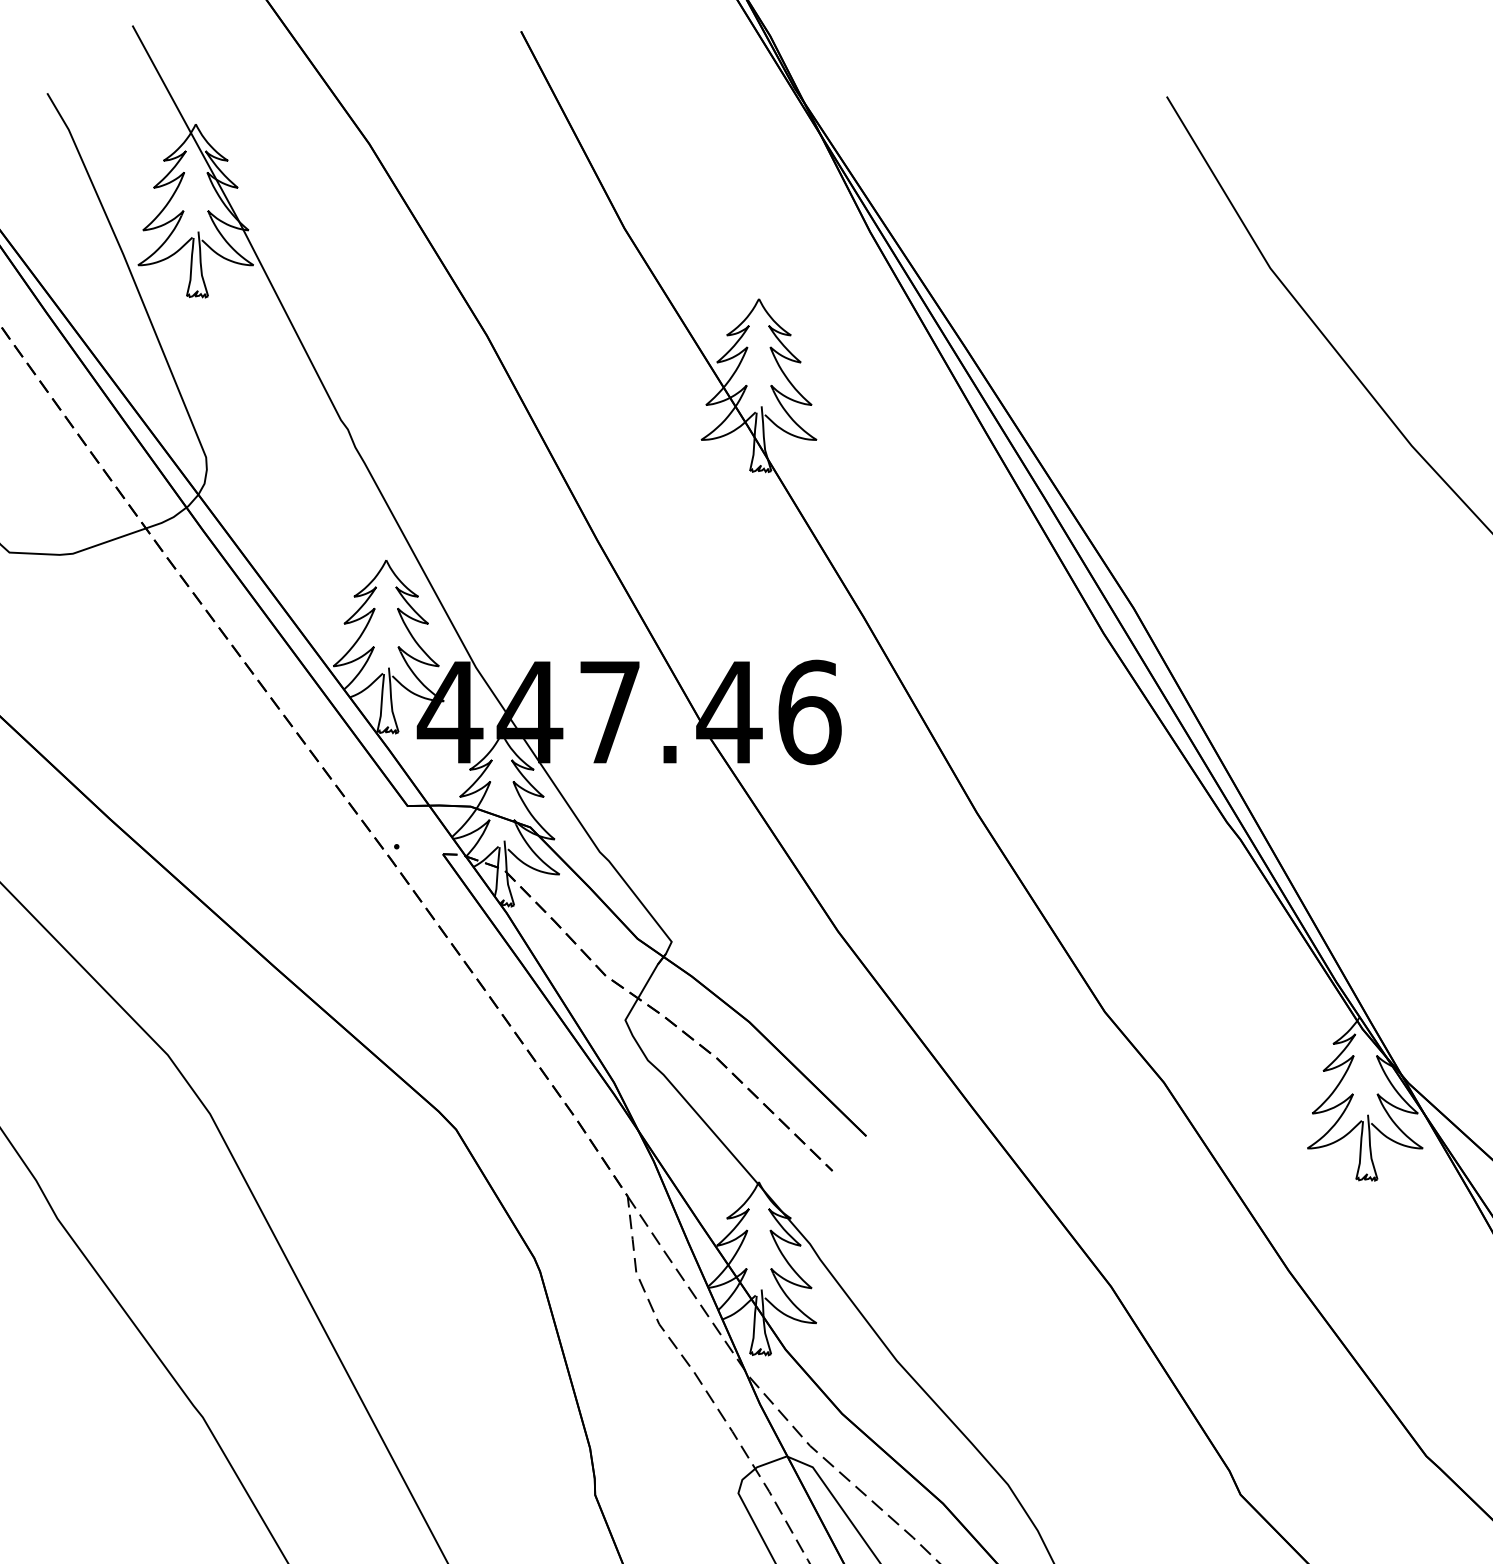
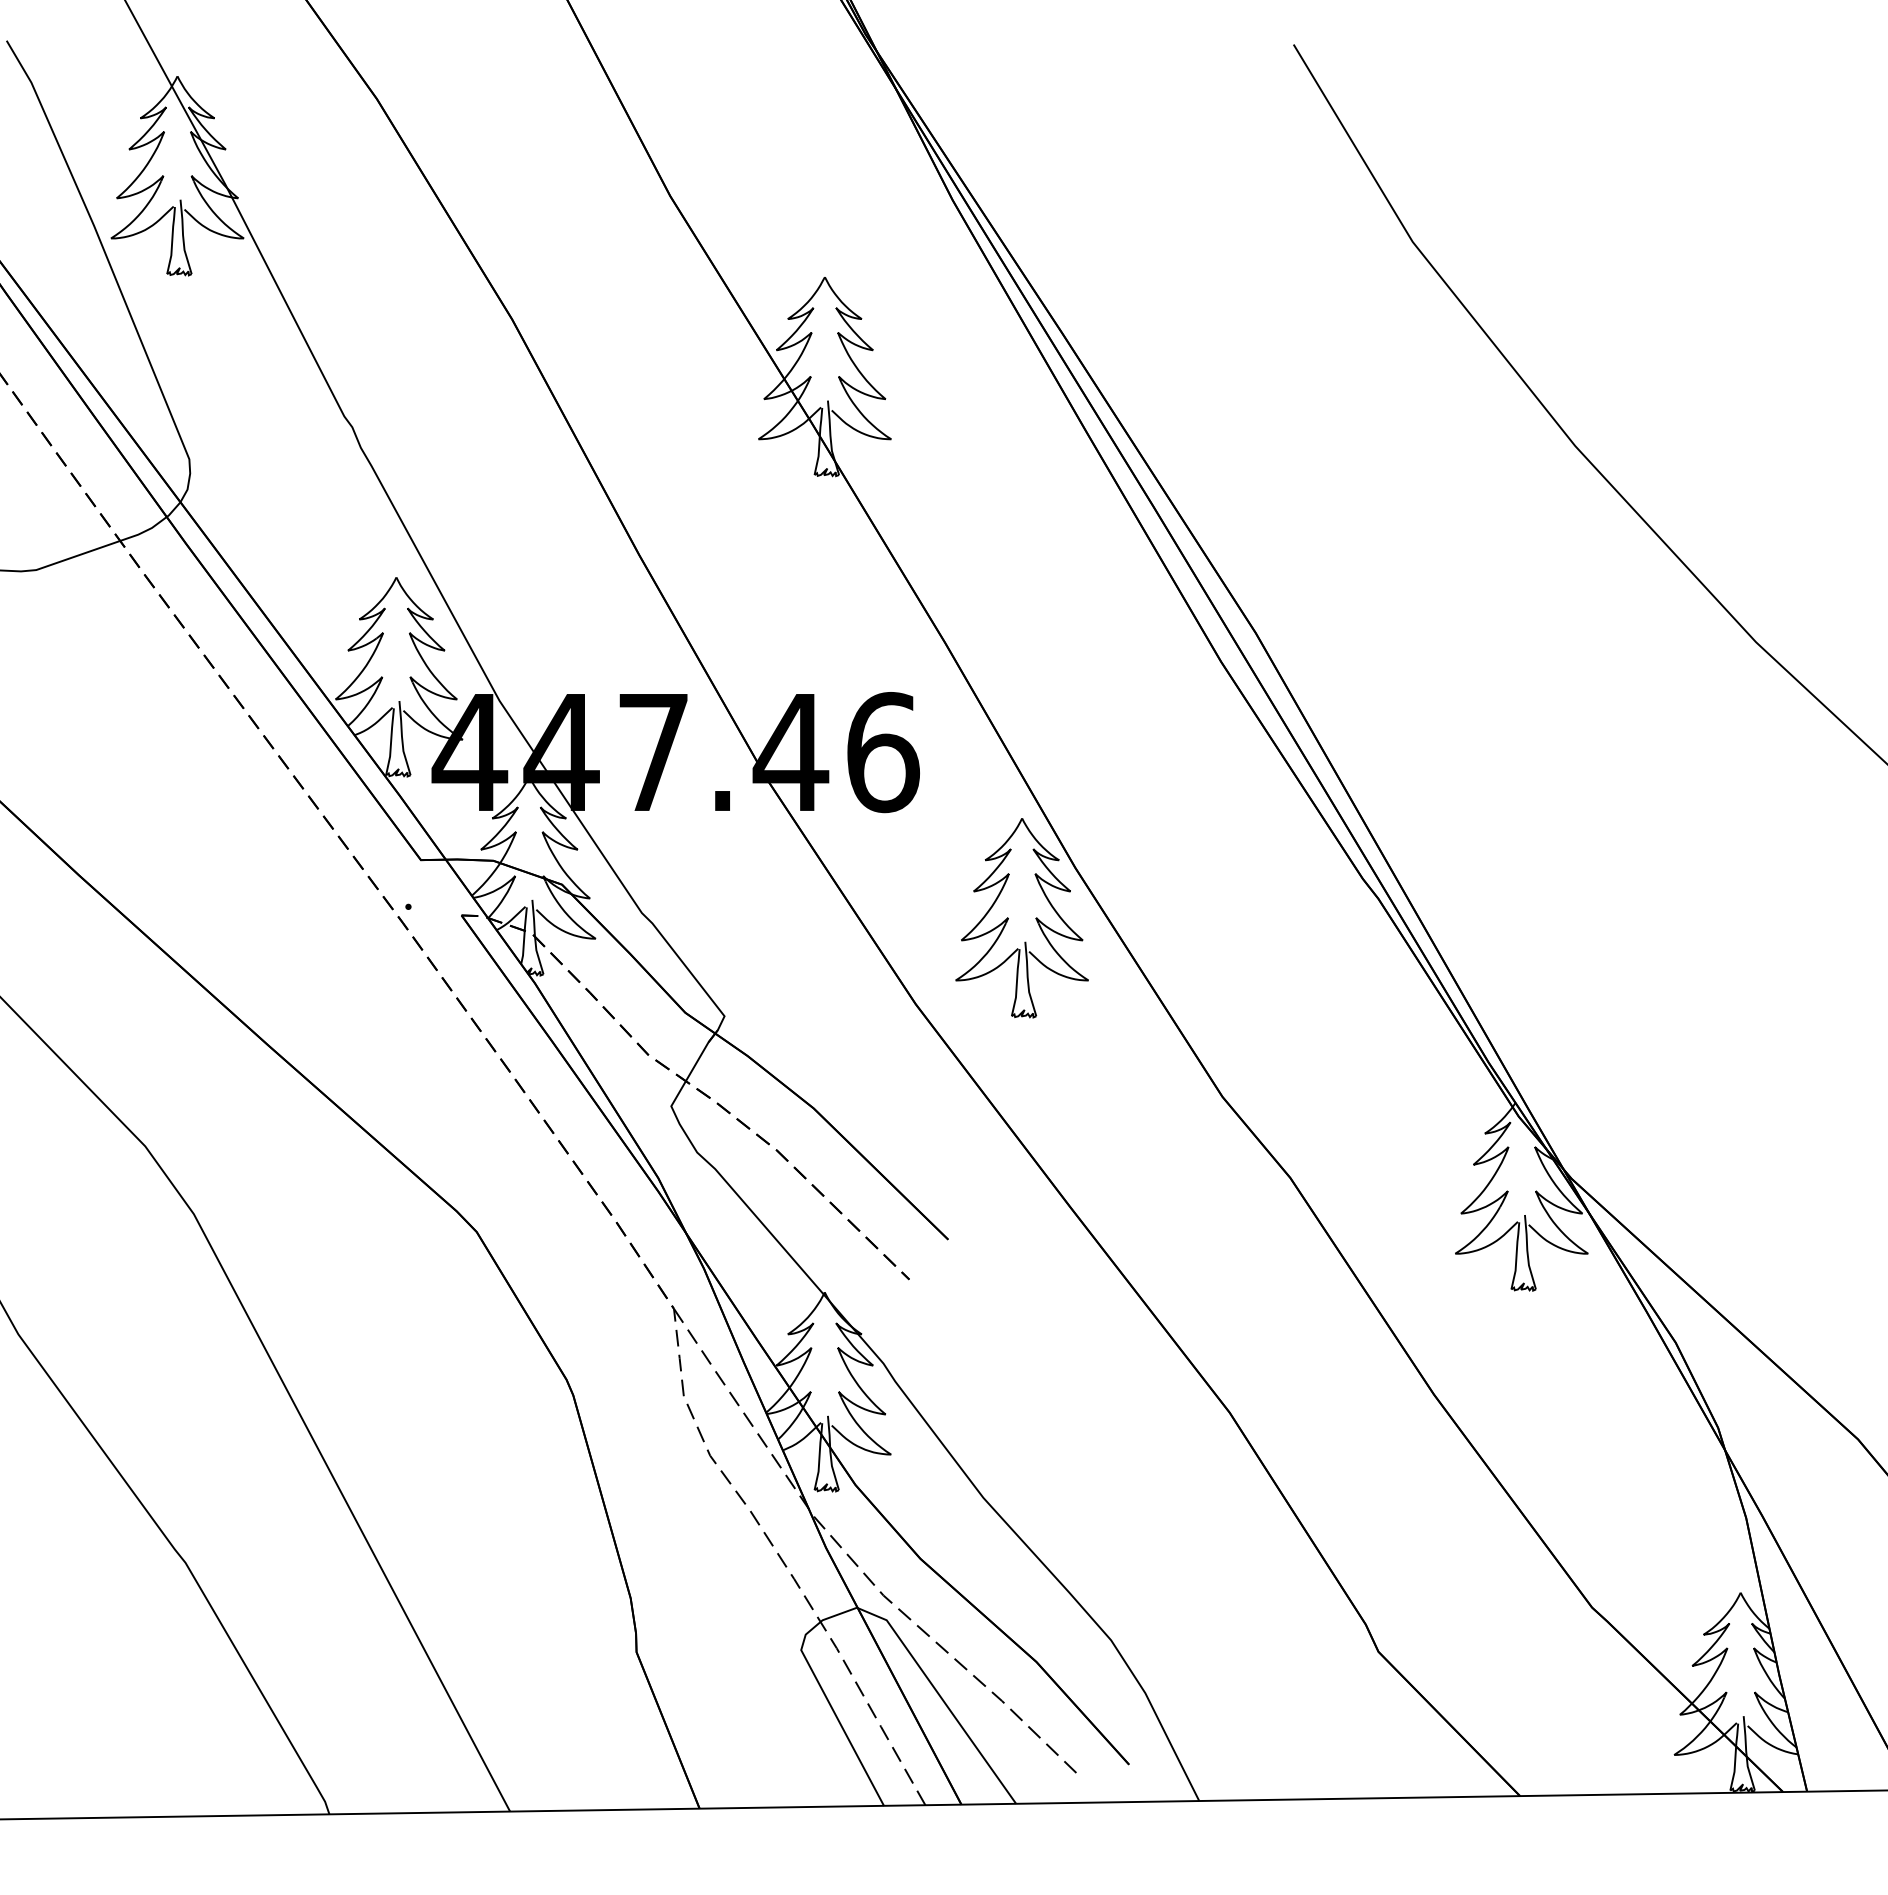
part: (930, 856) -> (1021, 918), added

